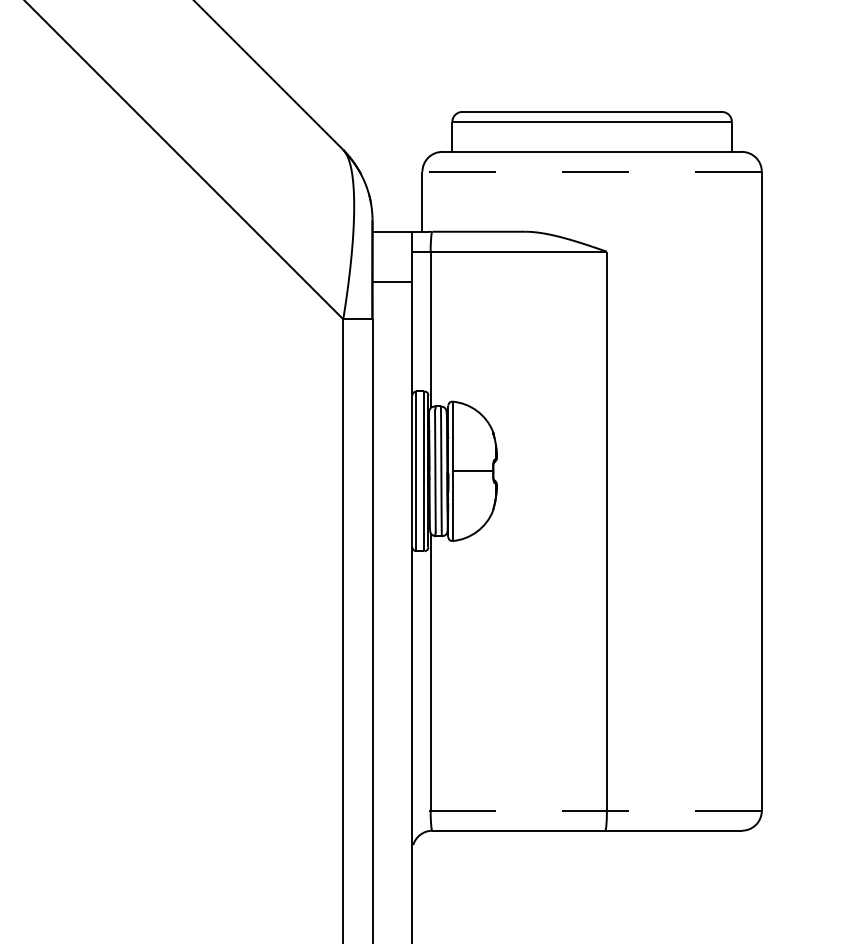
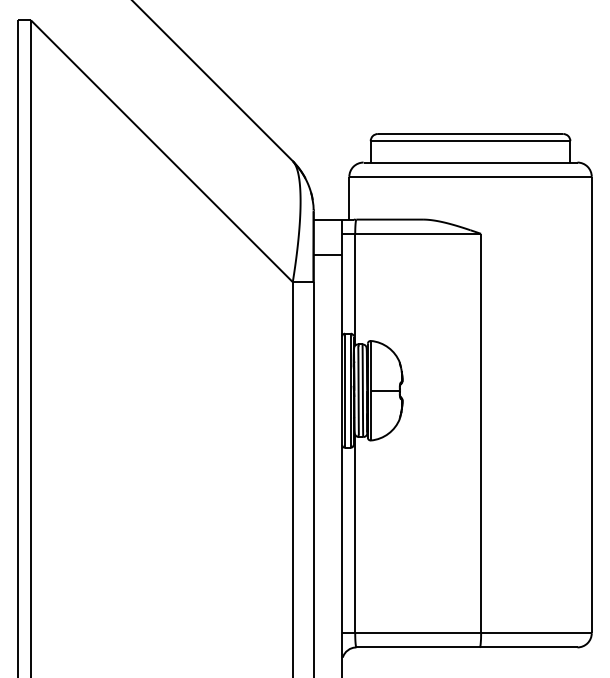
line: (592, 171) -> (470, 176), dashed -> solid
line: (586, 811) -> (466, 633), dashed -> solid

